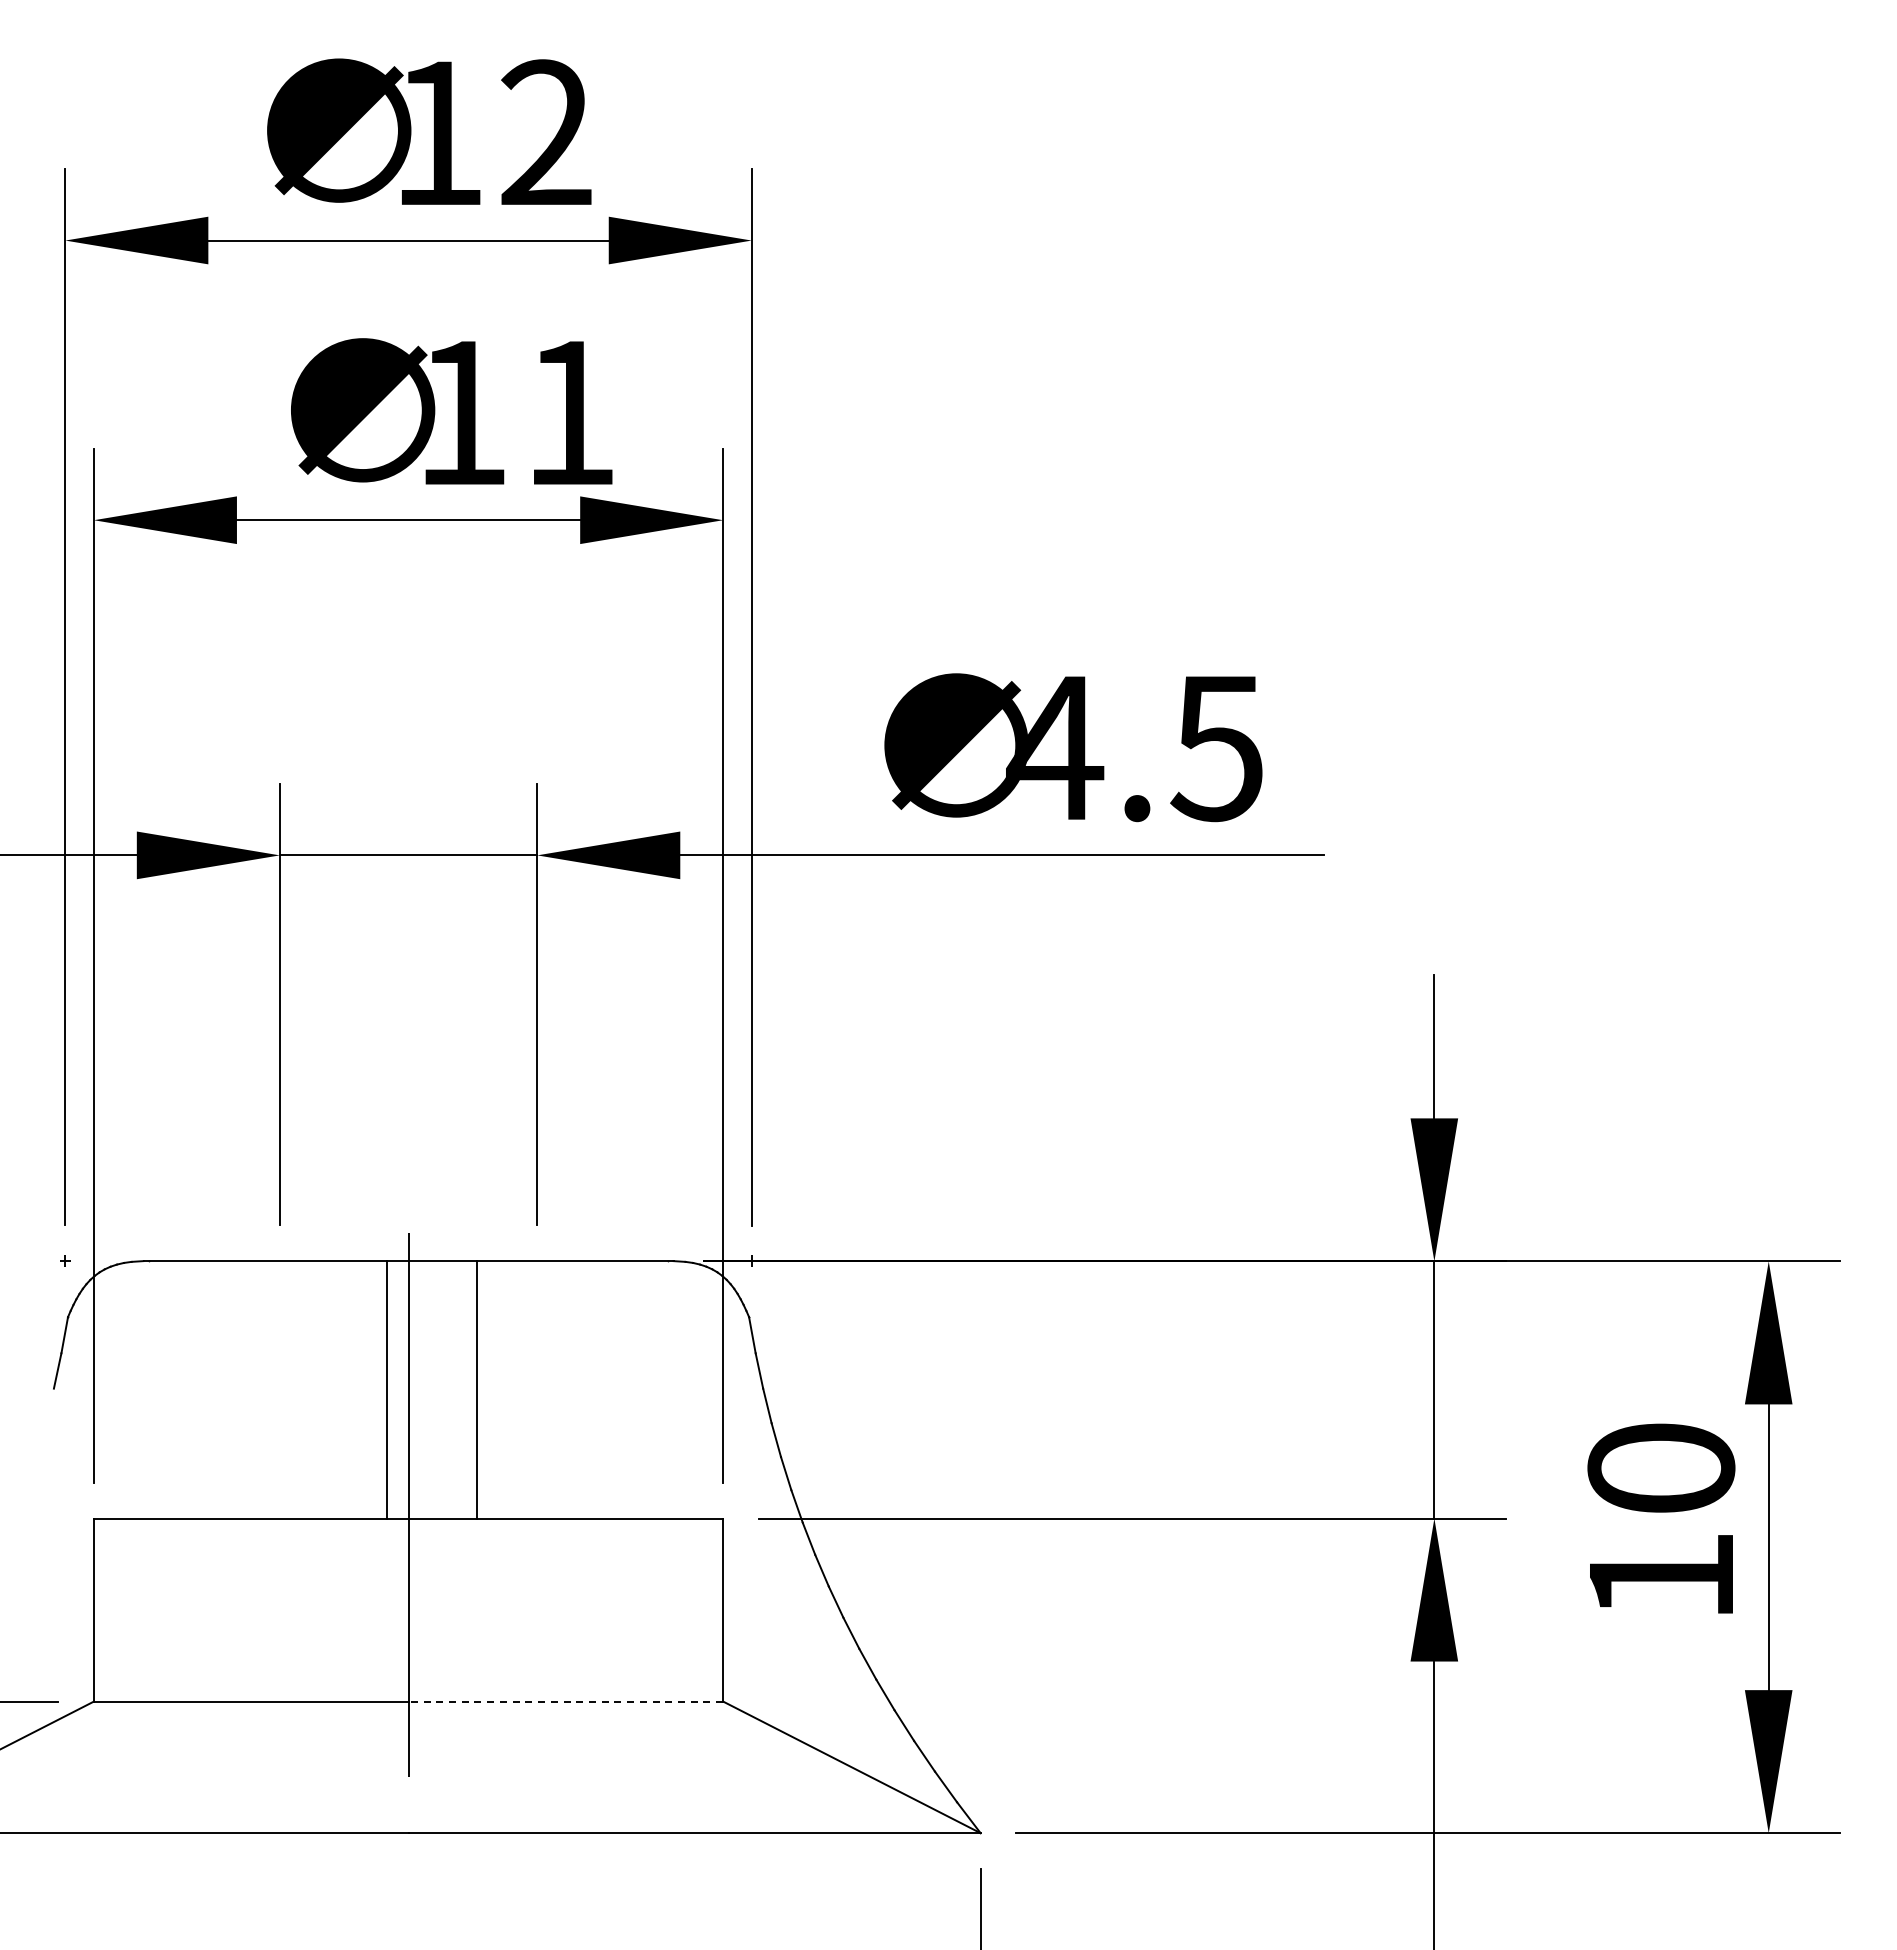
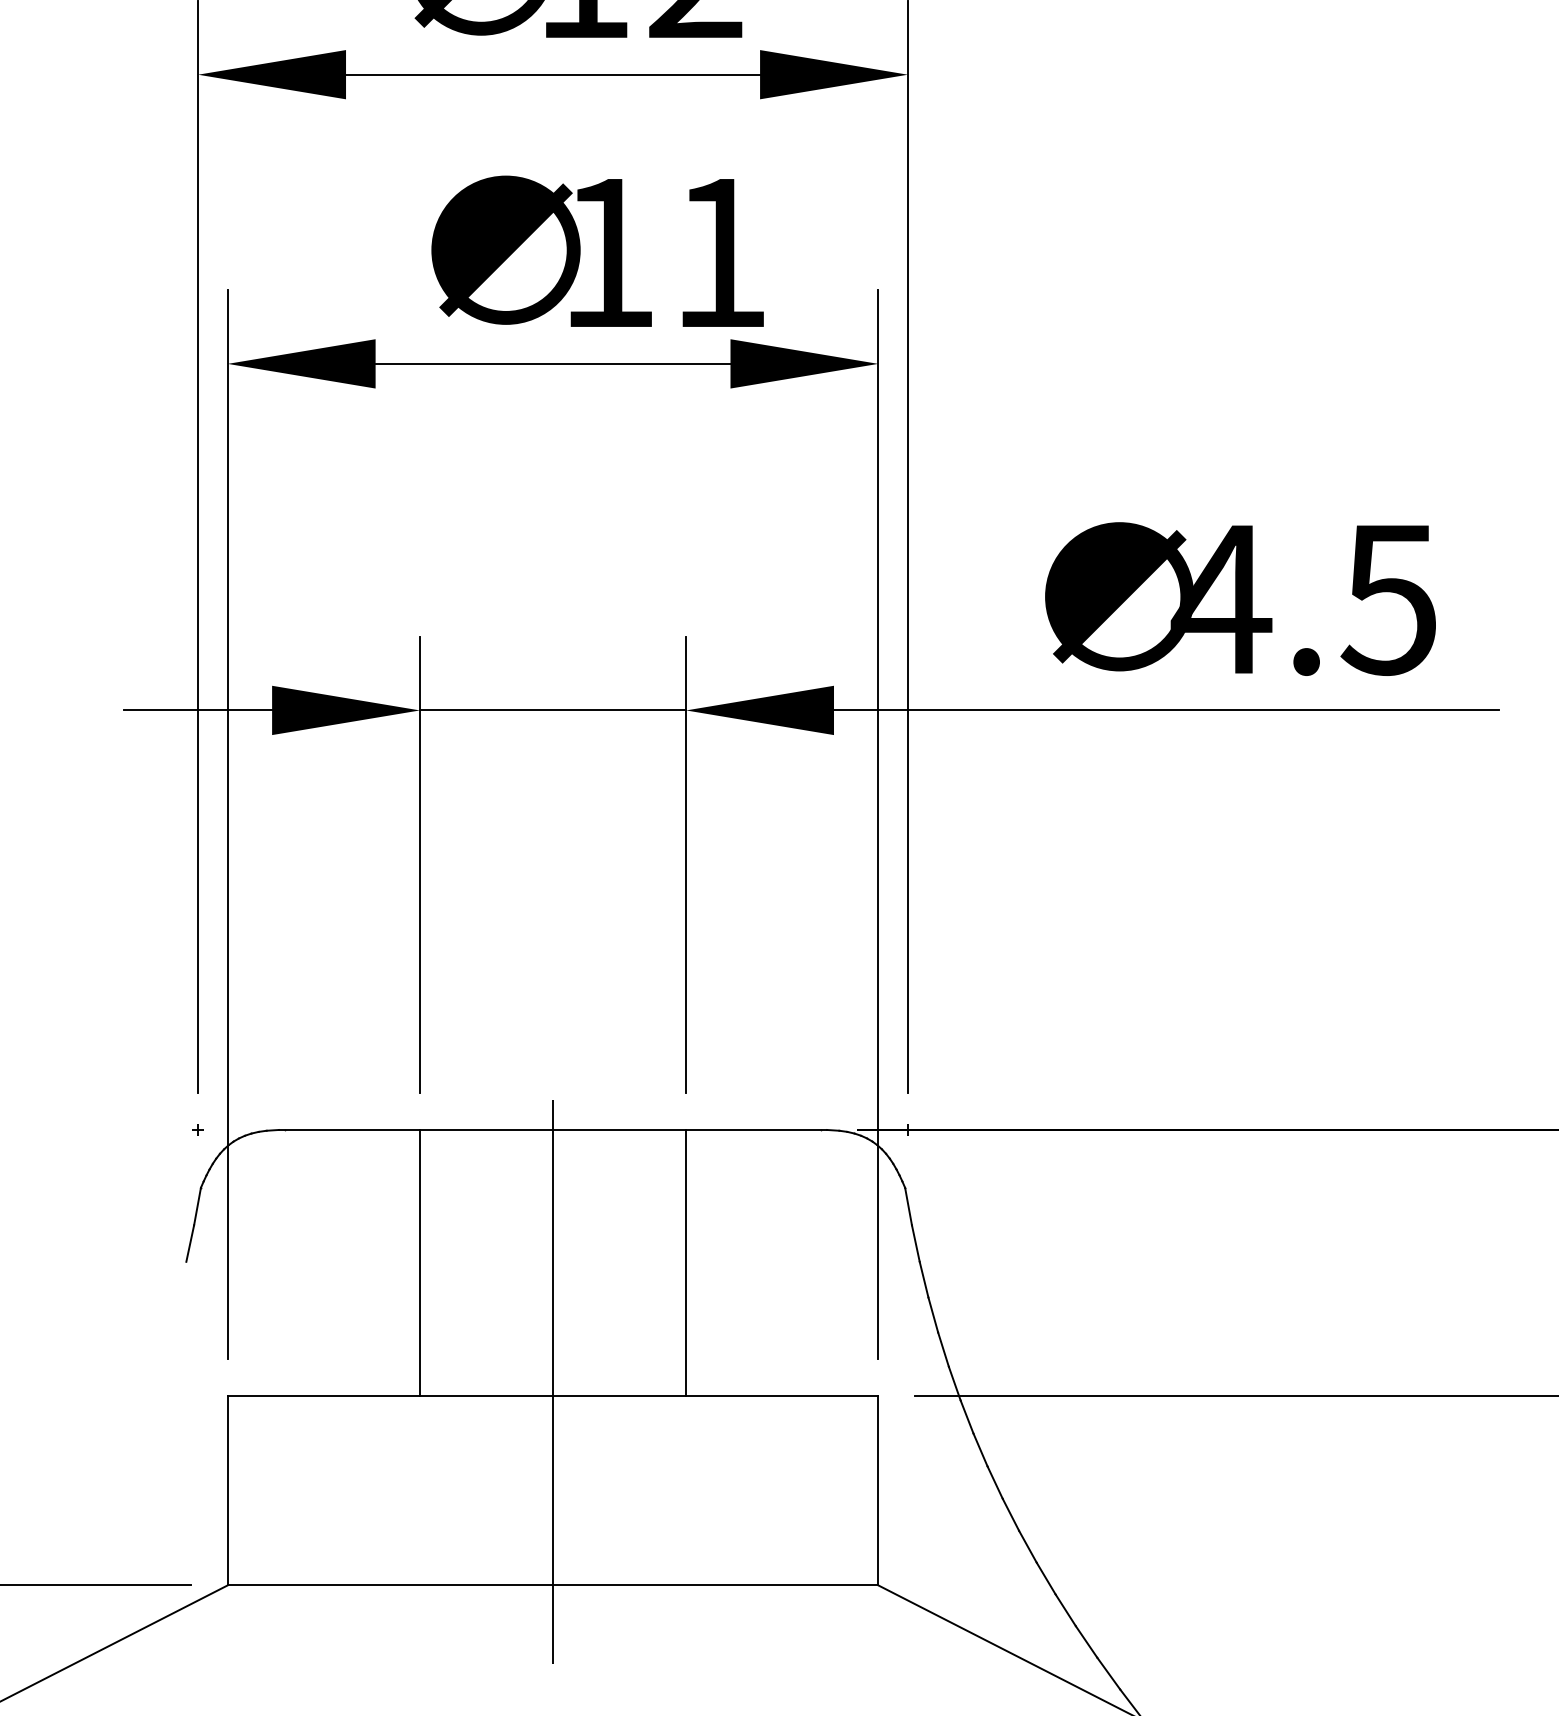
line: (386, 1389) -> (419, 1262), moved
line: (477, 1389) -> (686, 1262), moved
line: (565, 1701) -> (715, 1585), dashed -> solid

